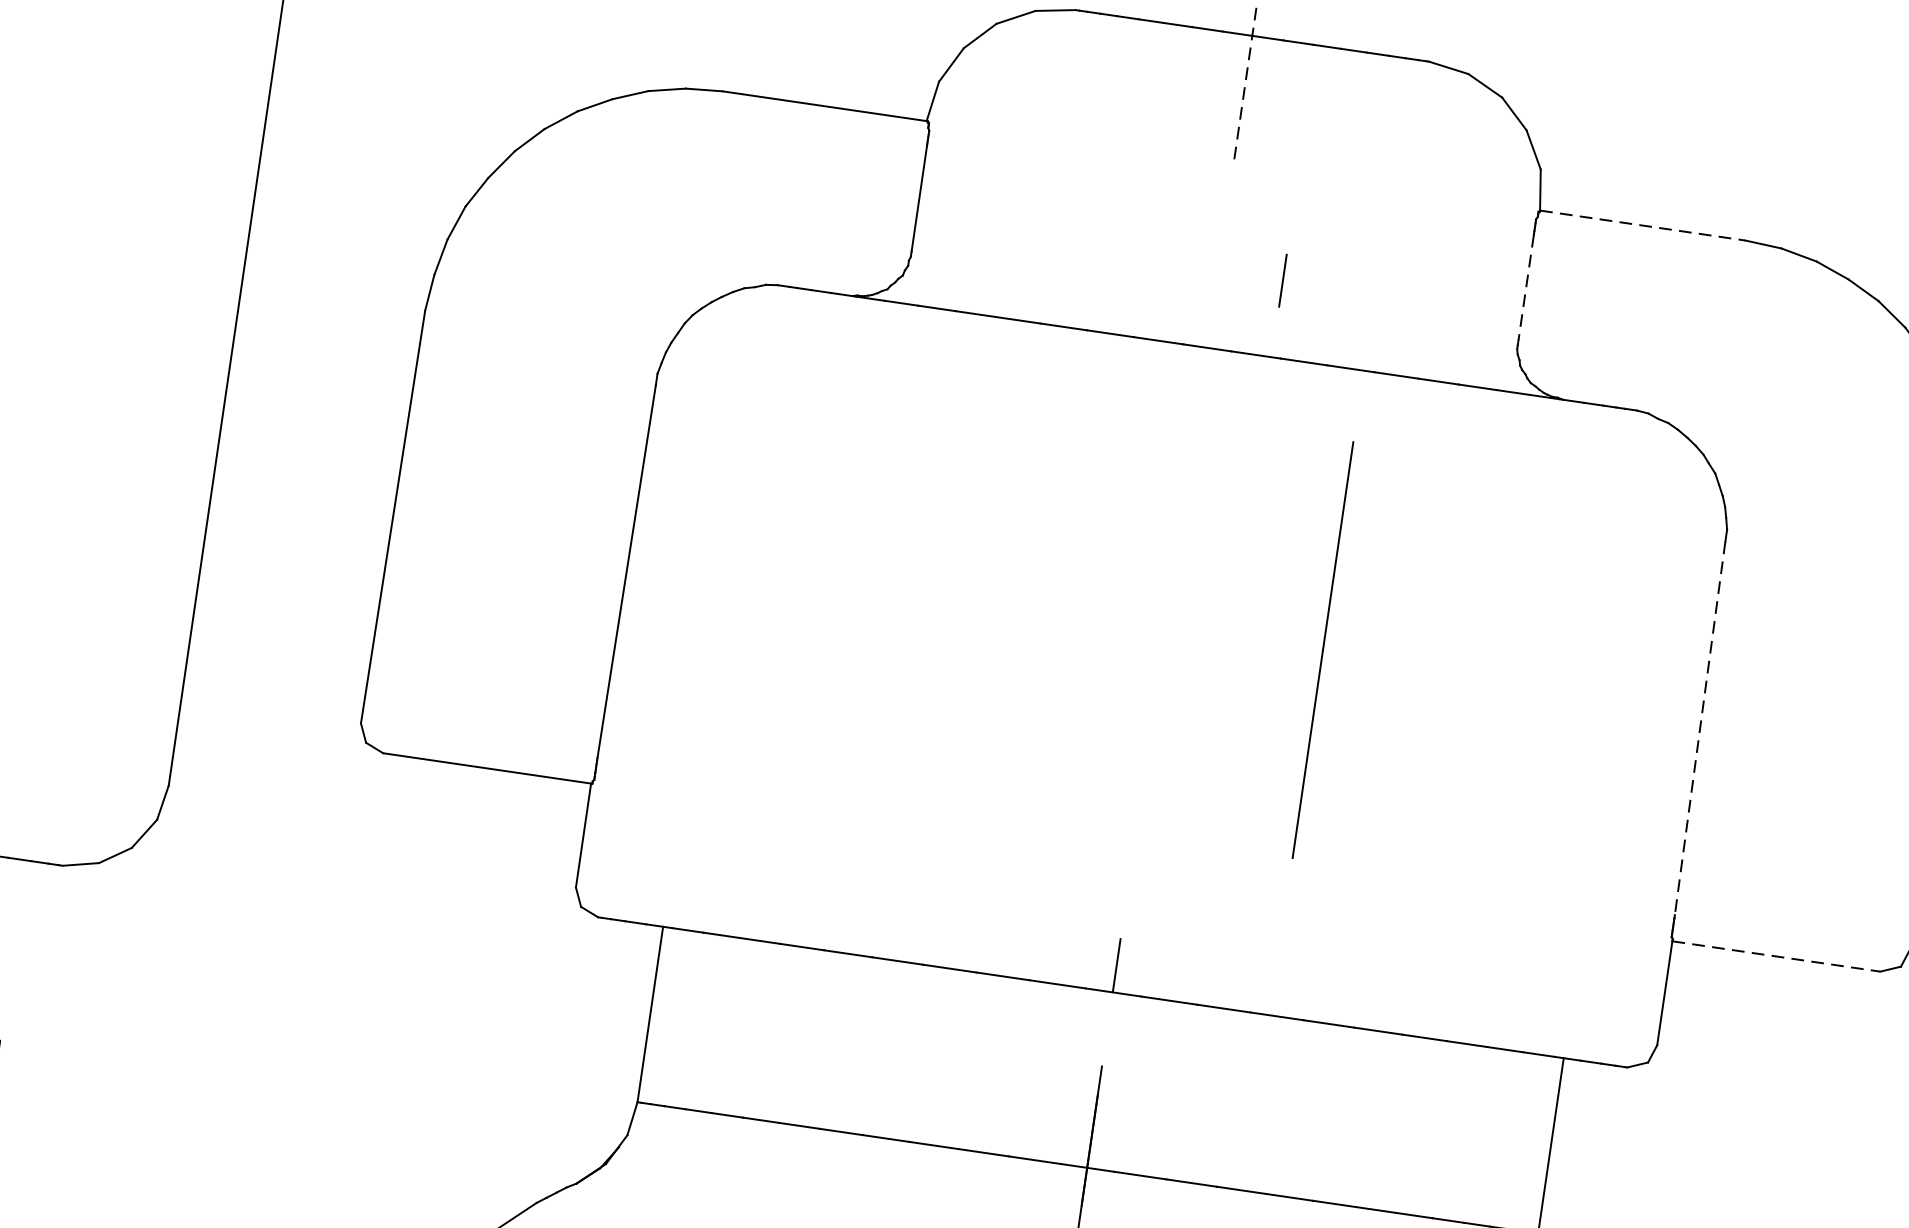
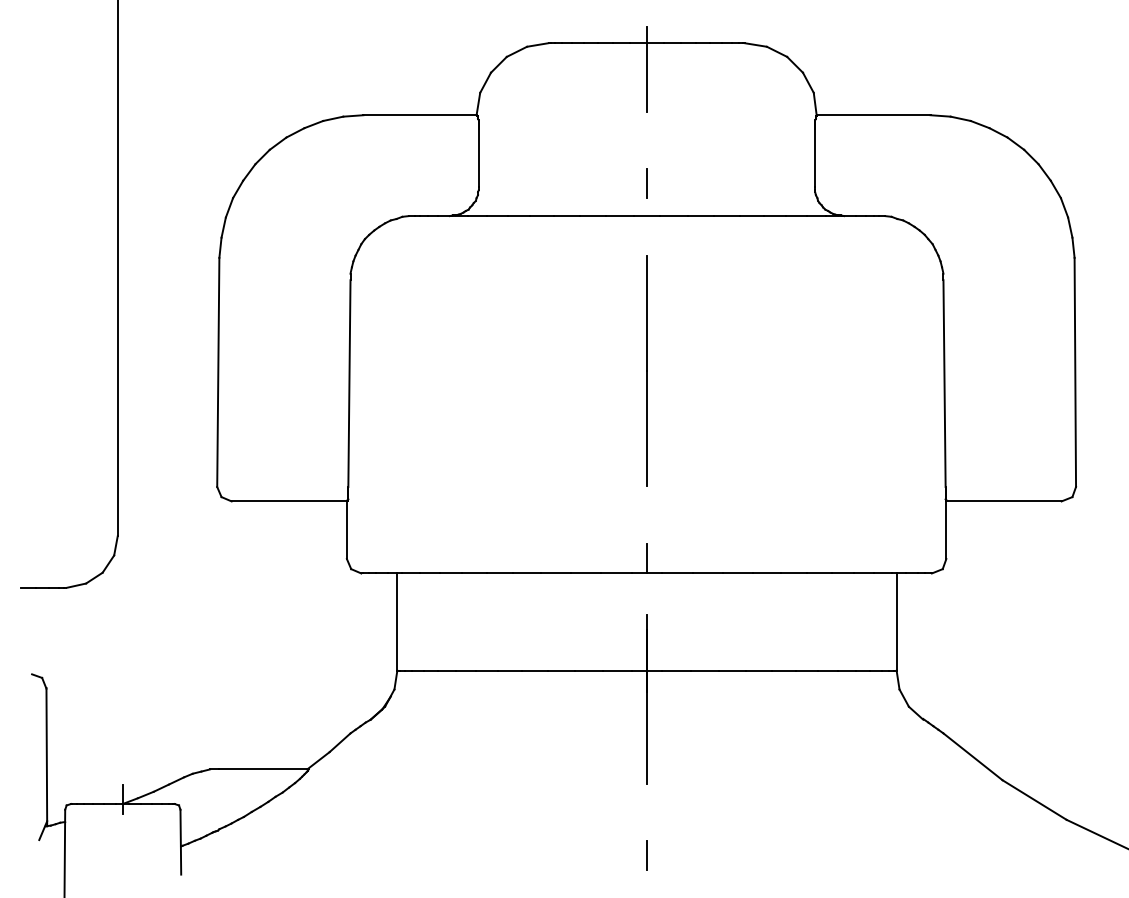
line: (1245, 81) -> (646, 68), dashed -> solid
line: (1642, 226) -> (873, 115), dashed -> solid
line: (1282, 280) -> (646, 183), moved
line: (1526, 288) -> (815, 158), dashed -> solid
line: (1322, 649) -> (646, 370), moved
line: (1699, 729) -> (944, 384), dashed -> solid
line: (1775, 956) -> (1003, 501), dashed -> solid

